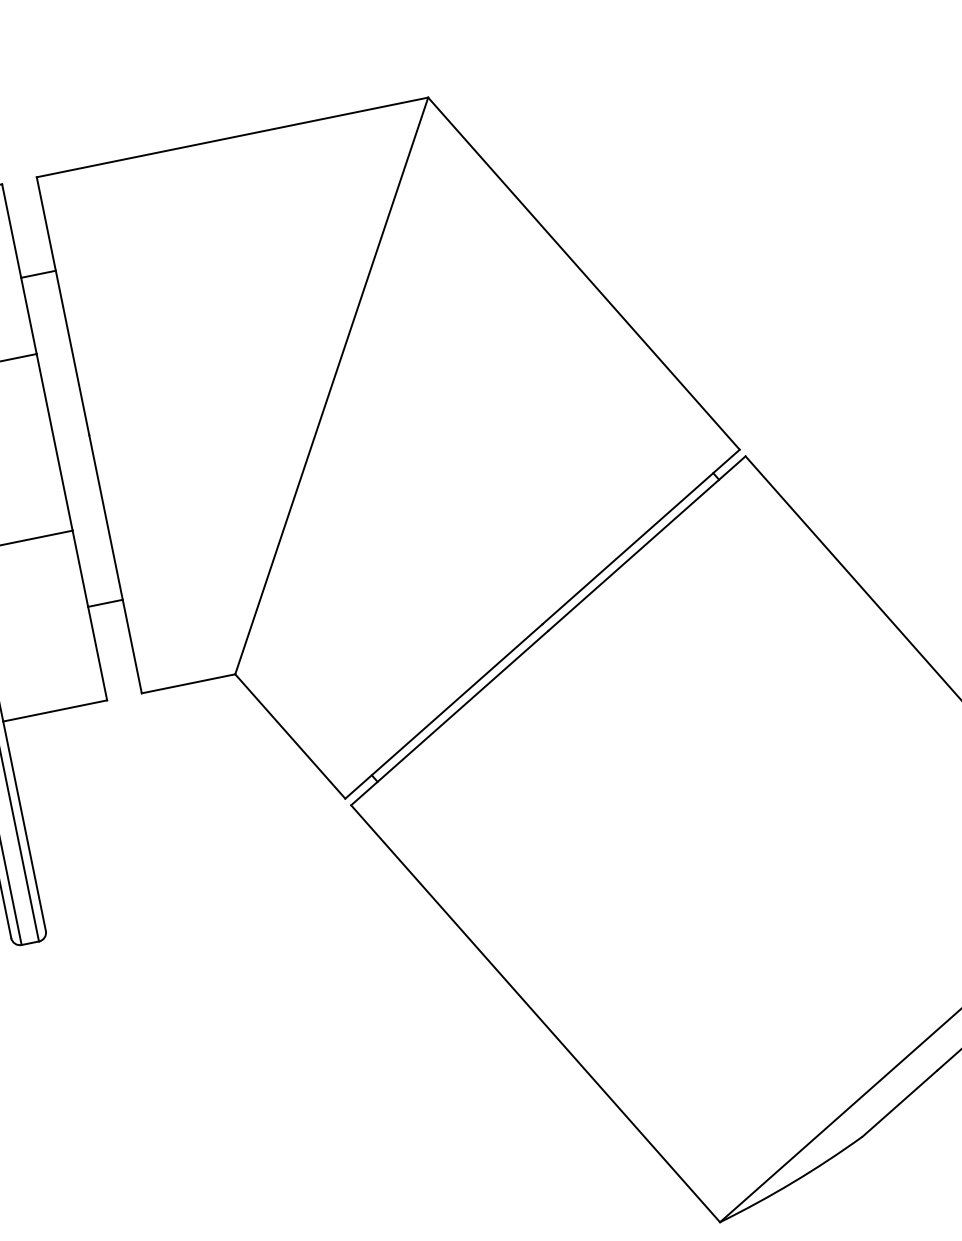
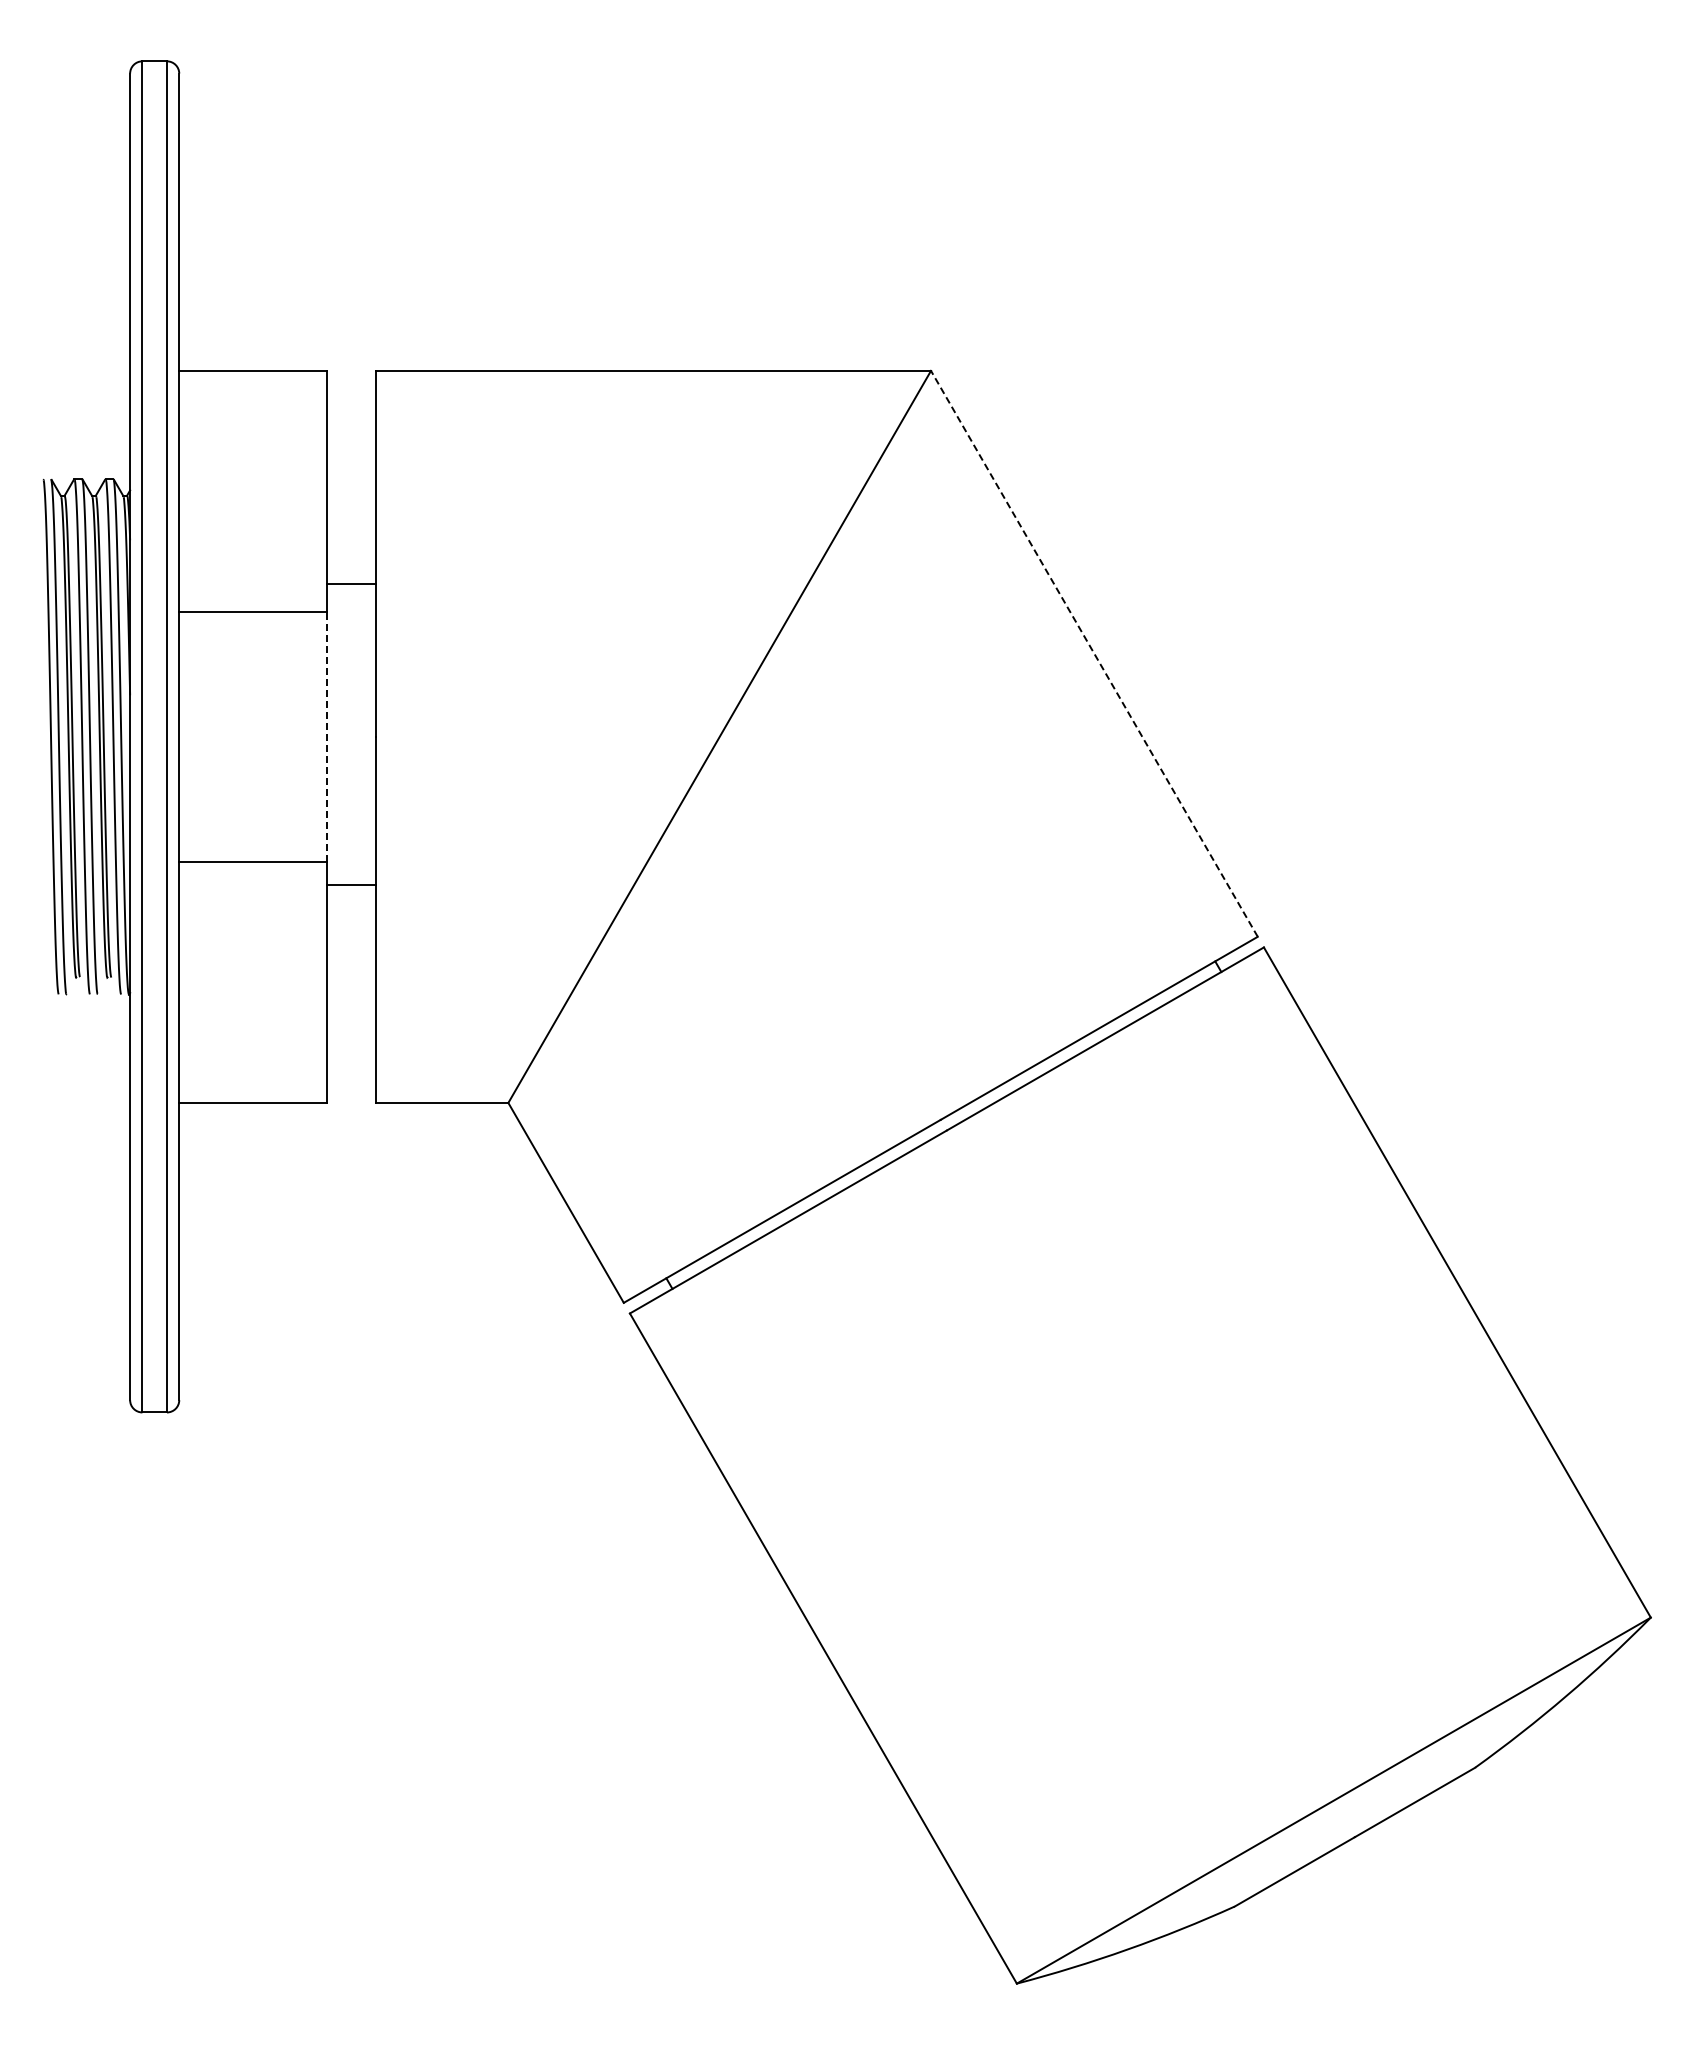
line: (584, 273) -> (1094, 653), solid -> dashed
line: (38, 274) -> (350, 583), moved
line: (54, 442) -> (326, 736), solid -> dashed
line: (104, 603) -> (350, 885), moved

